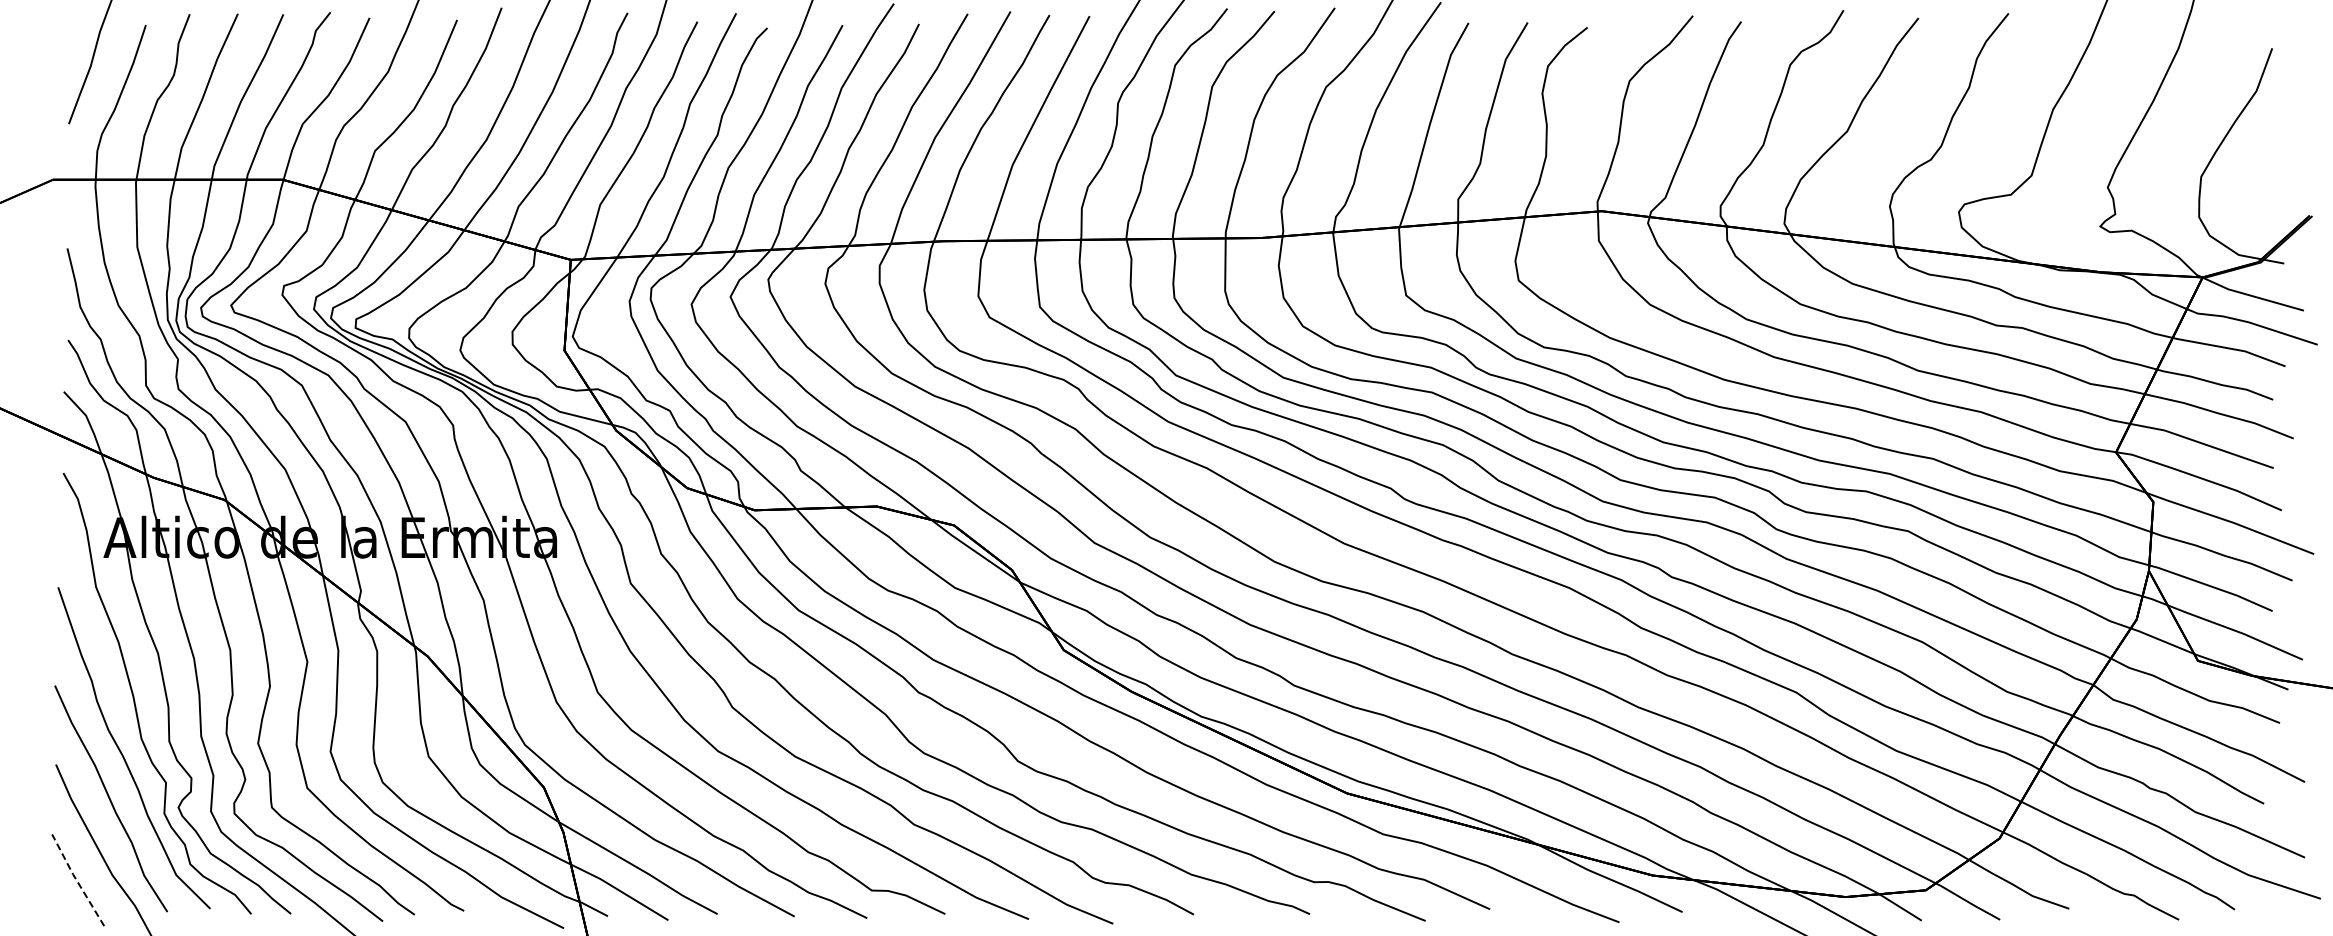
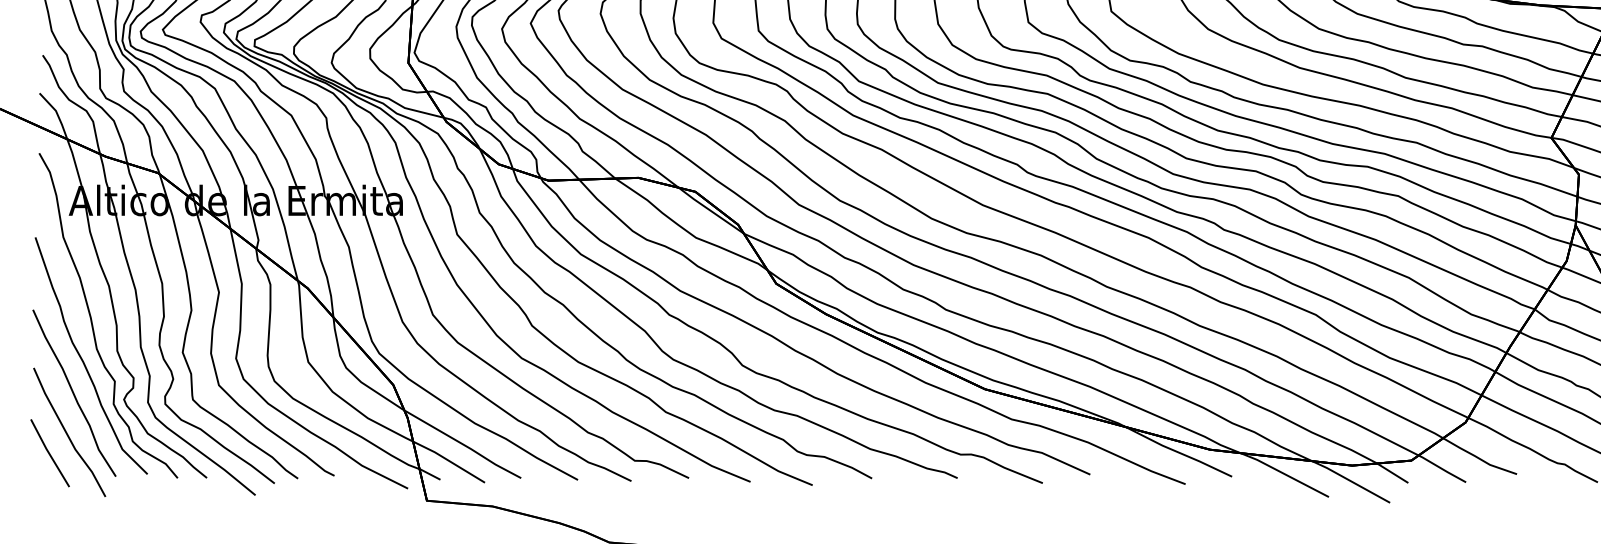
line: (76, 880) -> (48, 453), dashed -> solid

